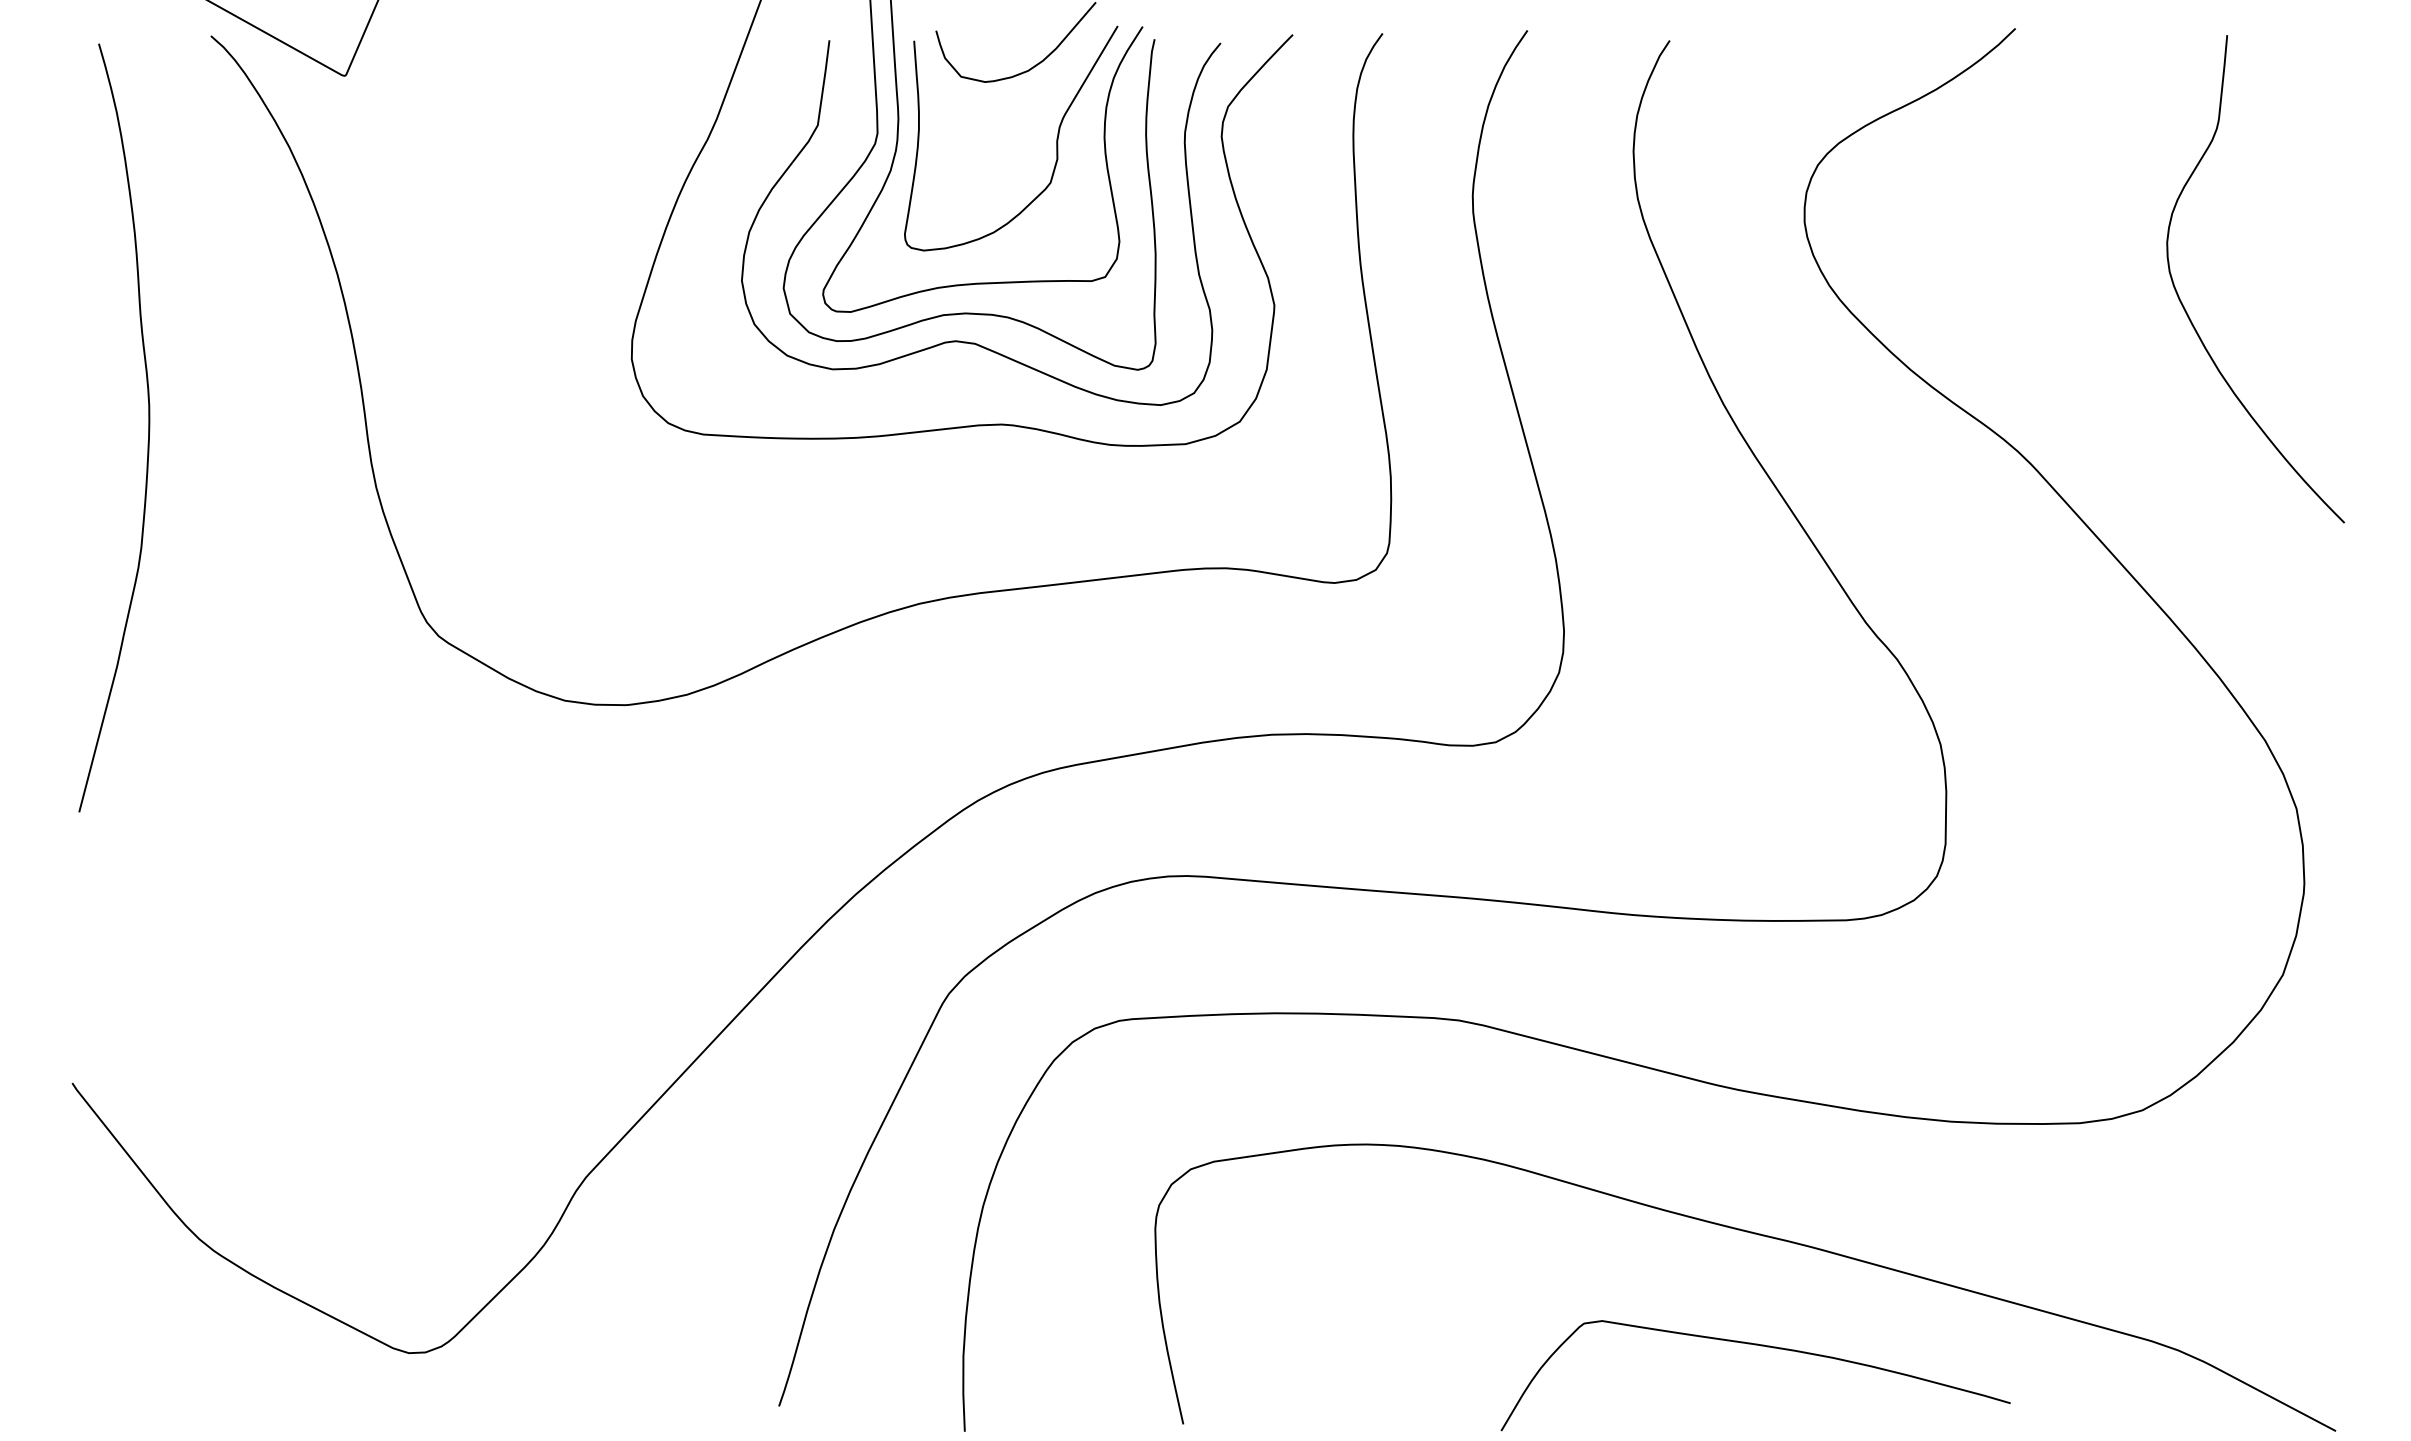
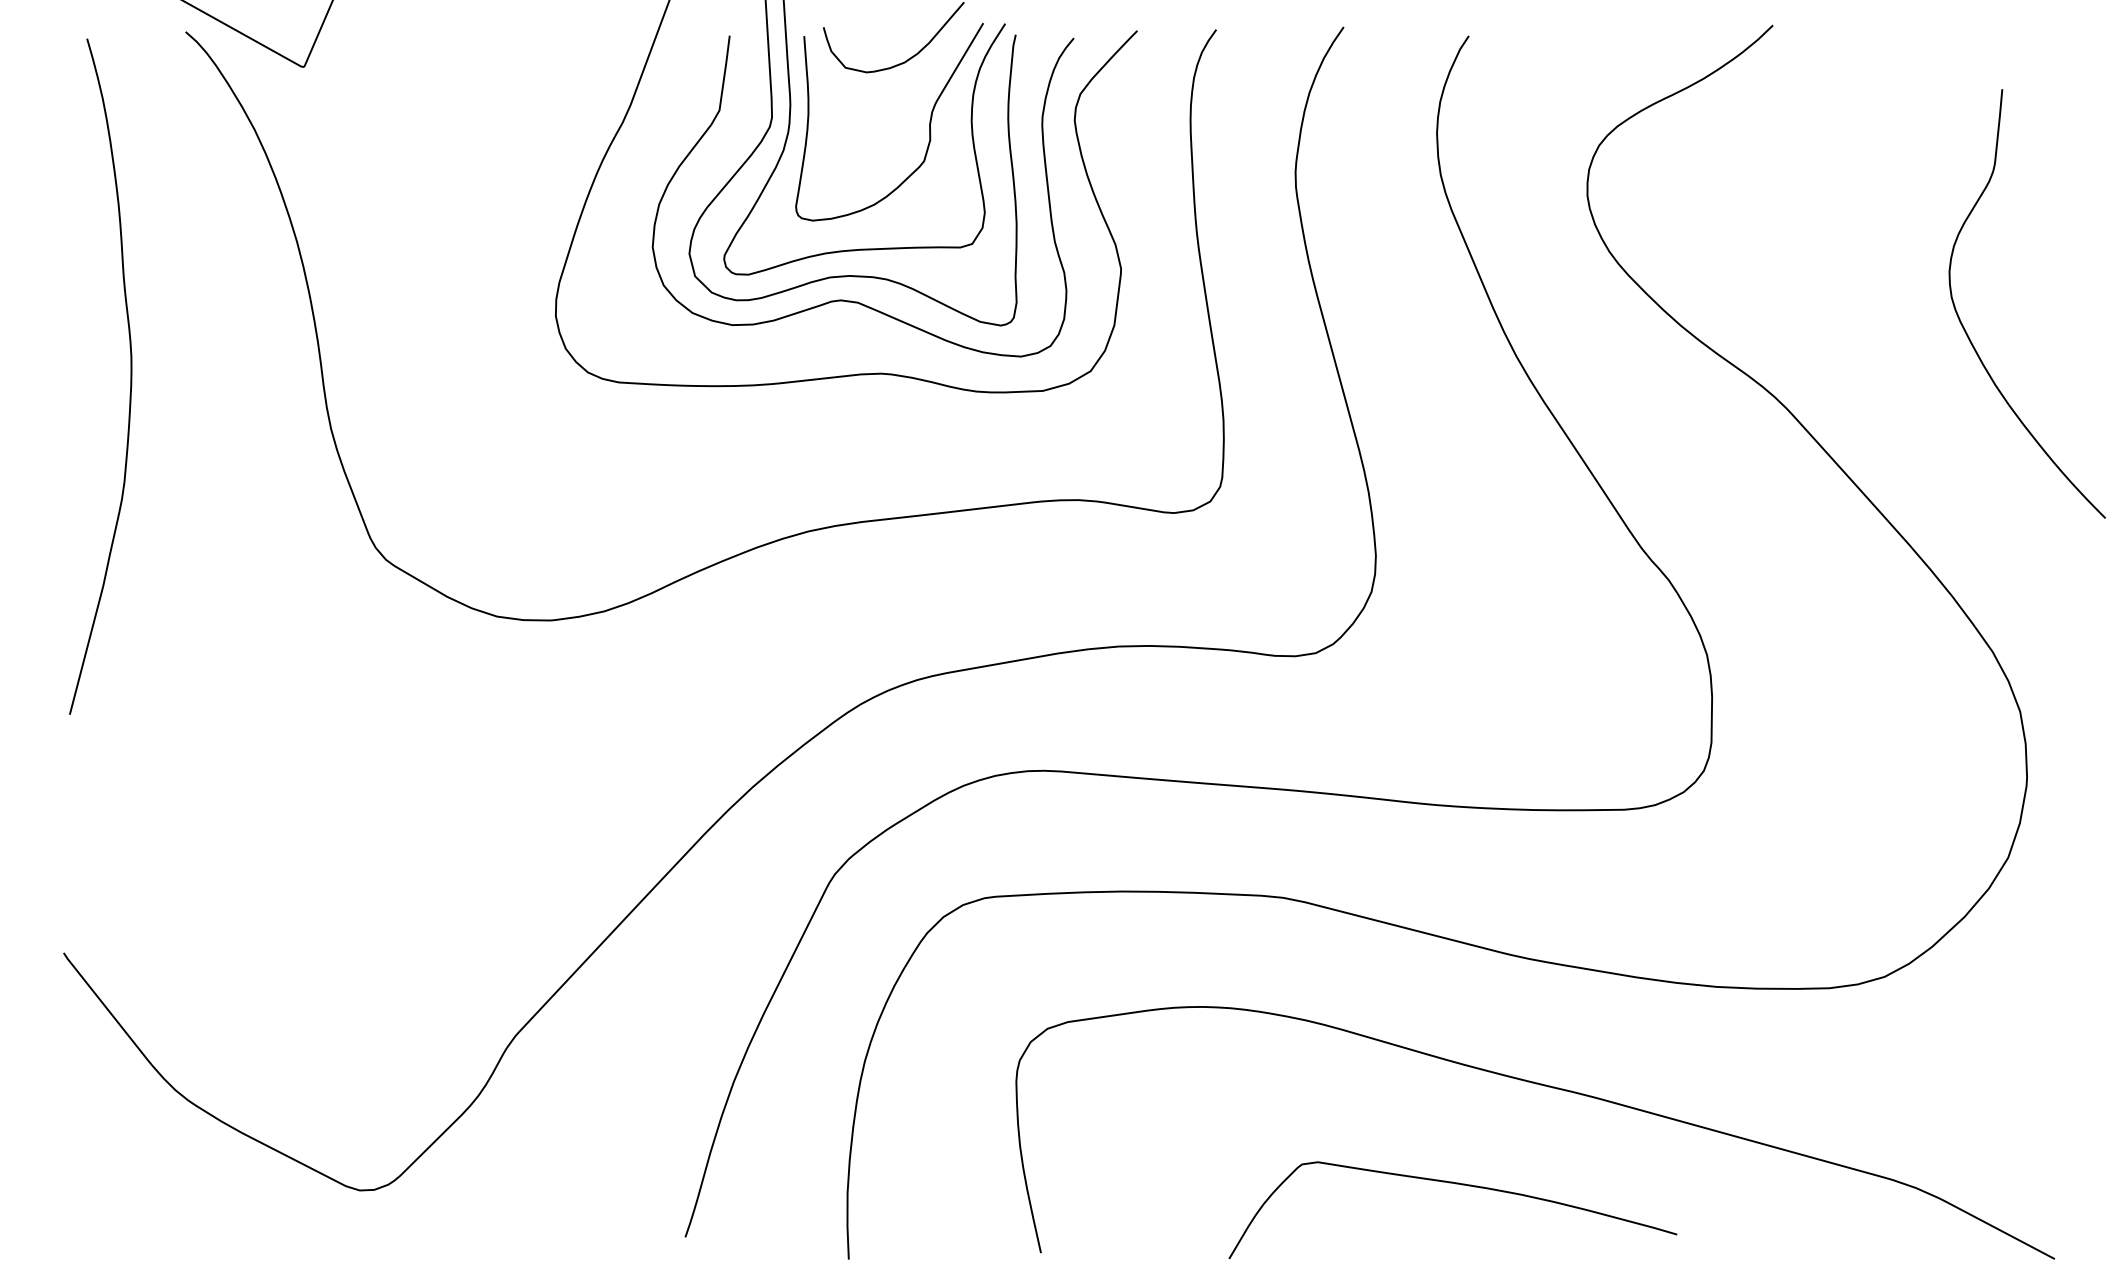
curve: (2187, 312) -> (1967, 333), moved
curve: (1760, 1346) -> (1457, 1184), moved

